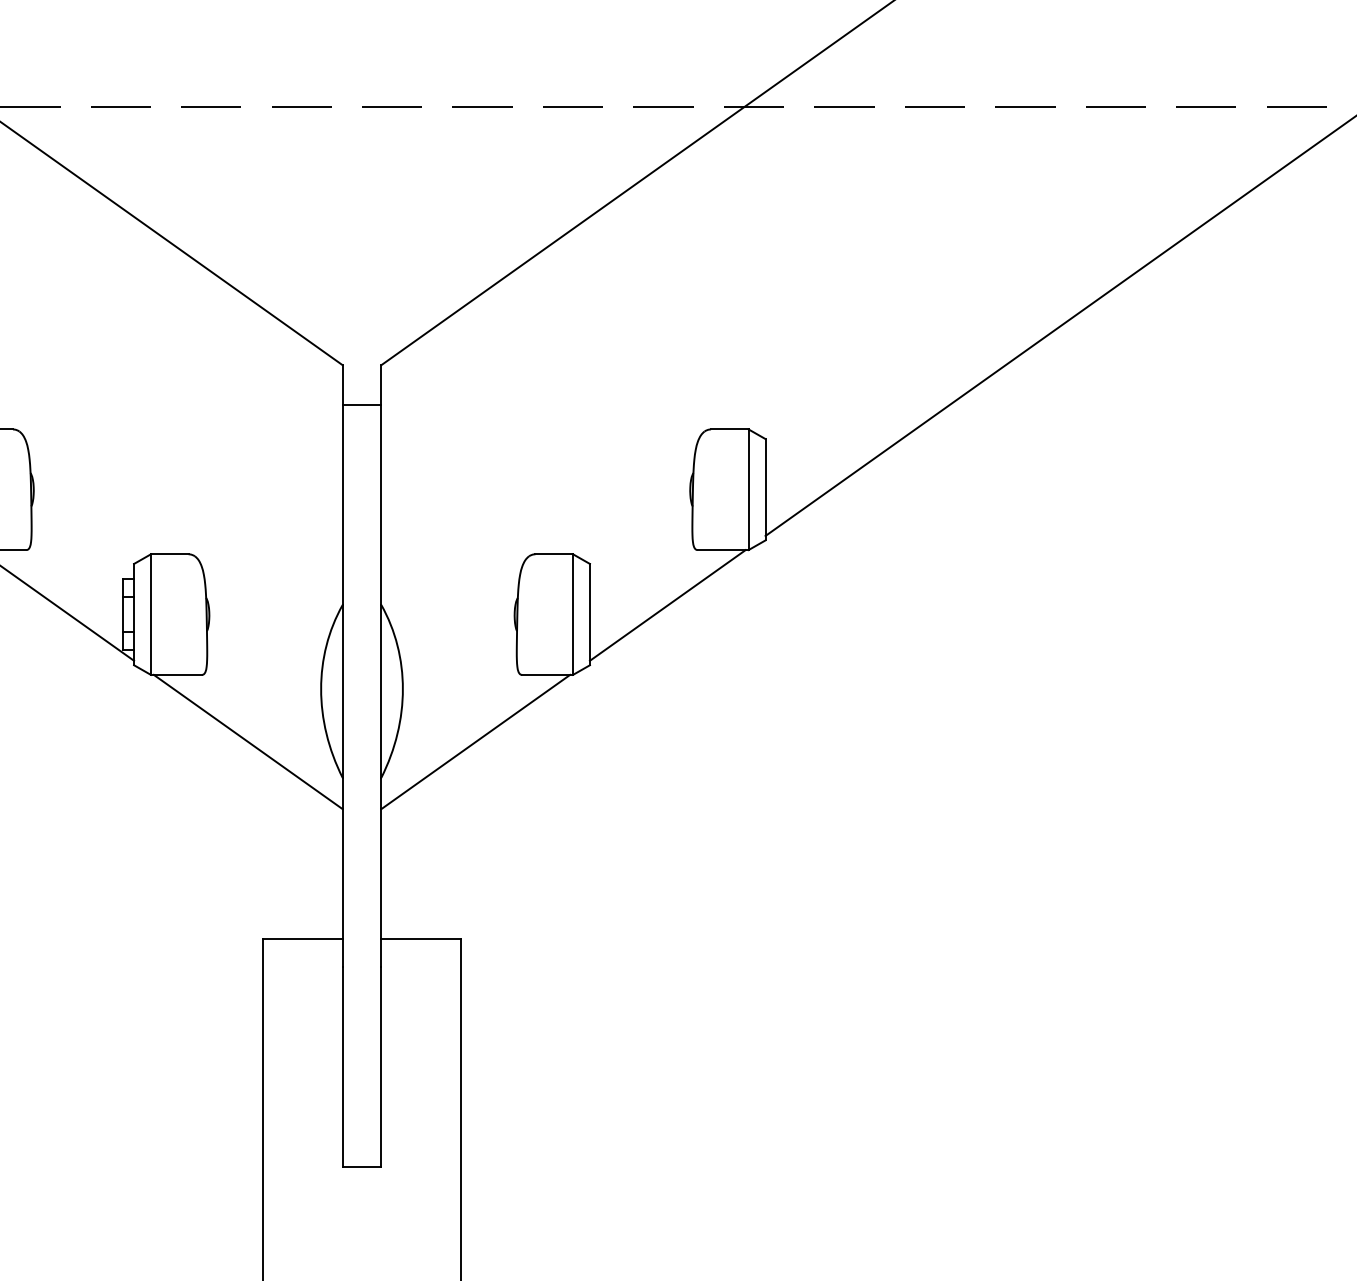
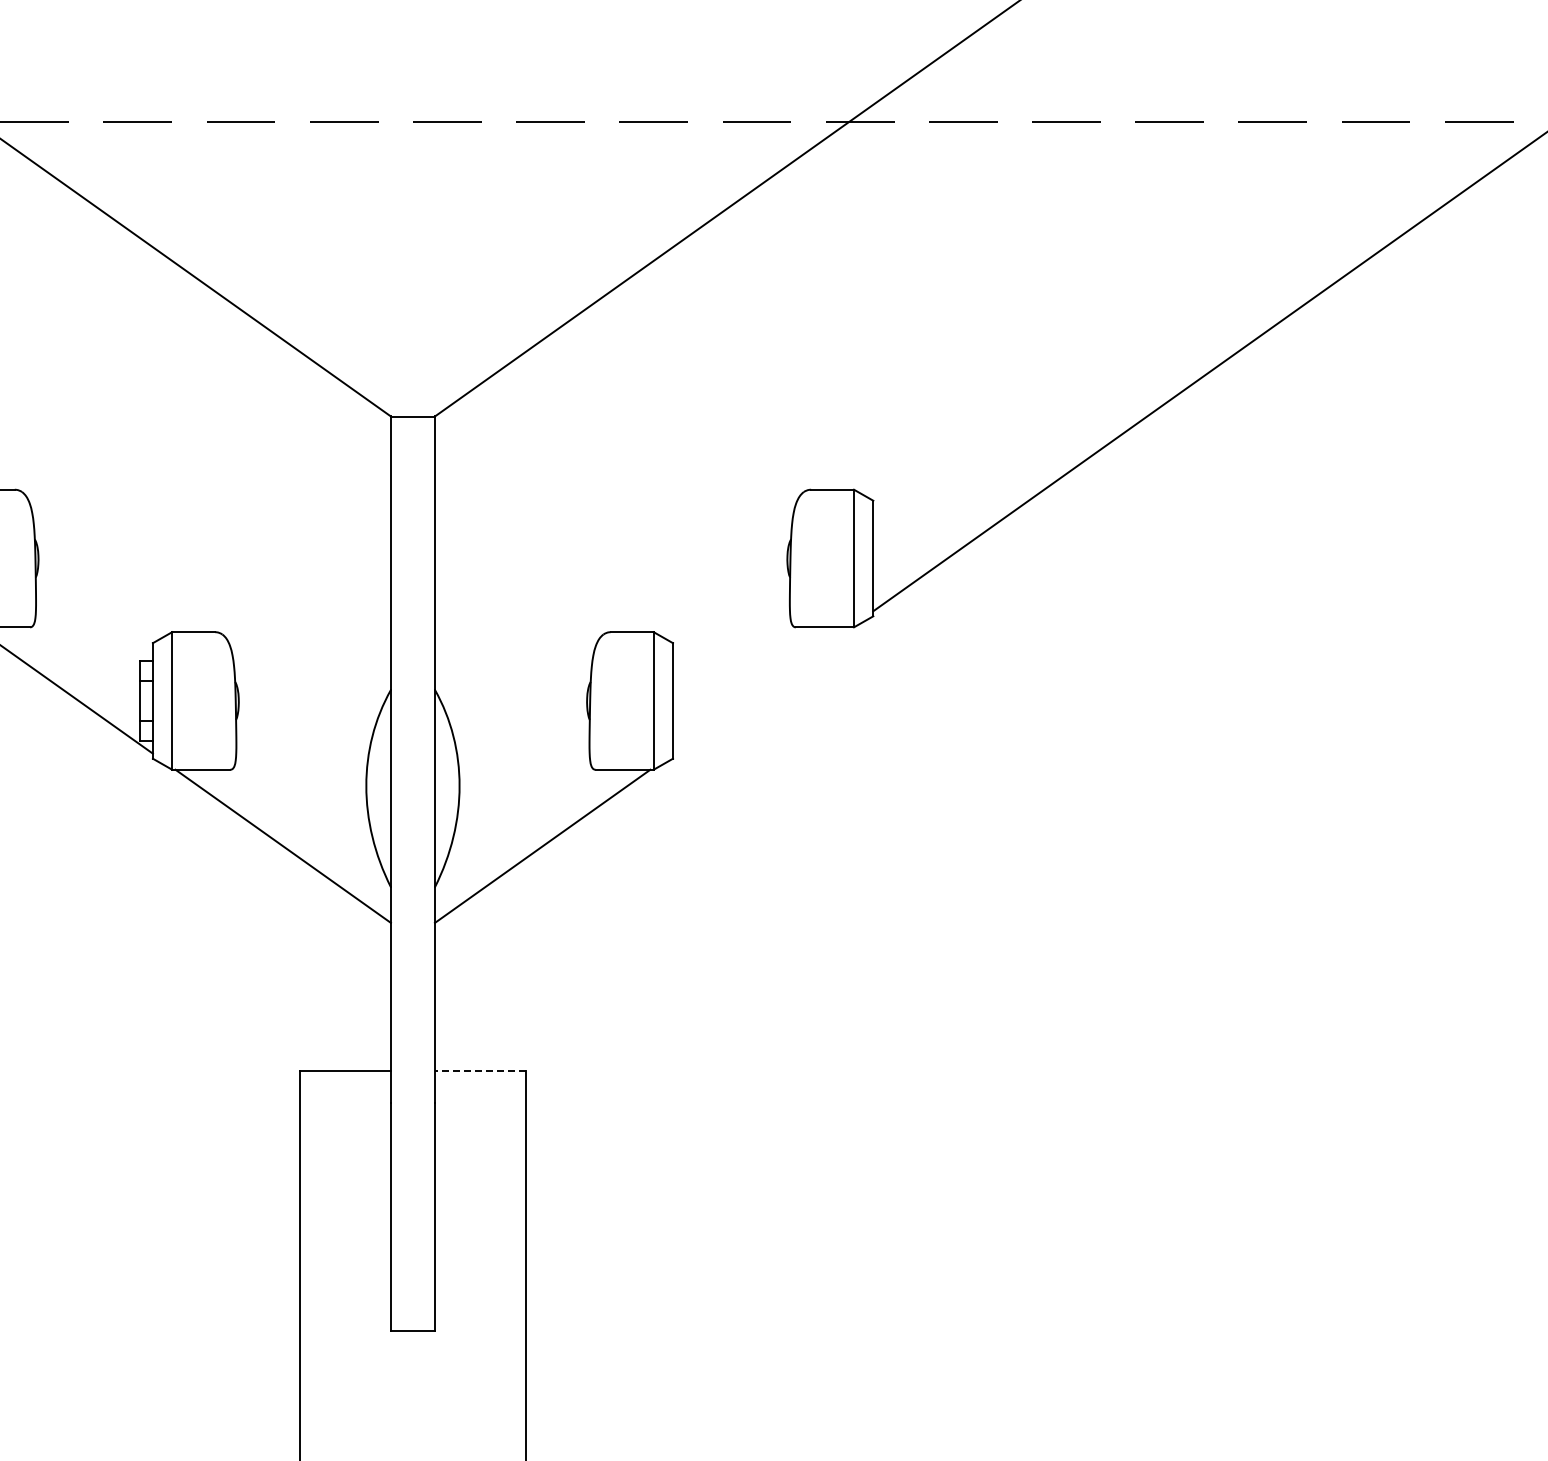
line: (361, 405) -> (412, 417), moved
line: (667, 605) -> (761, 690), removed
line: (420, 938) -> (479, 1070), solid -> dashed

